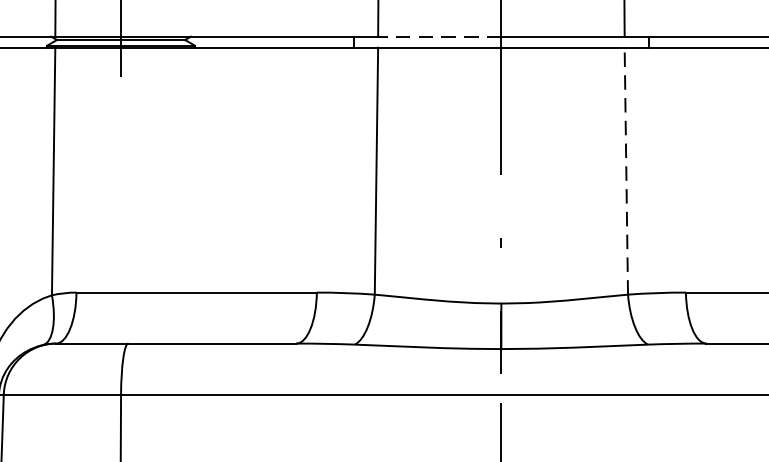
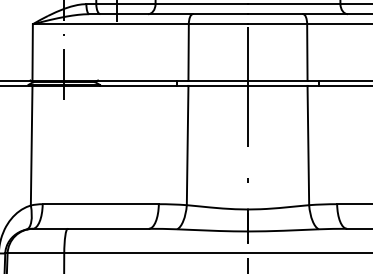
line: (440, 36) -> (218, 80), dashed -> solid
line: (626, 171) -> (308, 145), dashed -> solid

